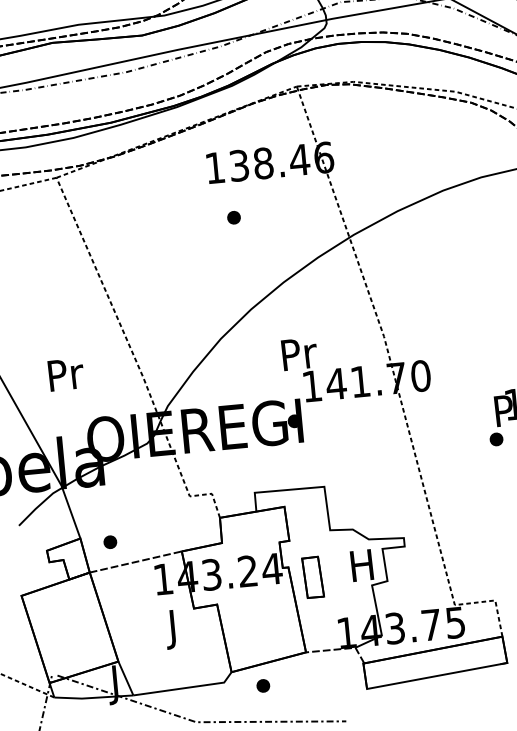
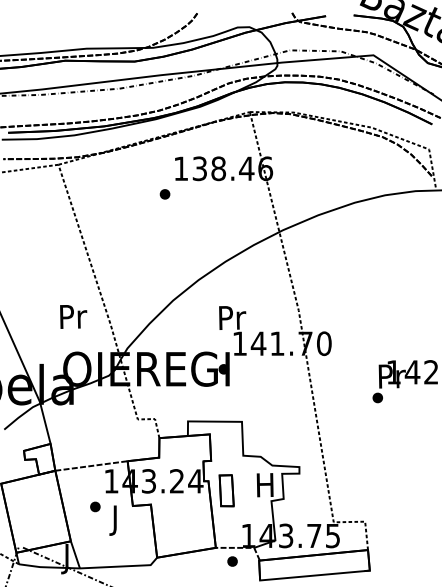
part: (233, 217) -> (164, 194), moved
text: (66, 374) -> (73, 316), moved
part: (110, 541) -> (95, 506), moved
part: (263, 685) -> (232, 561), moved

